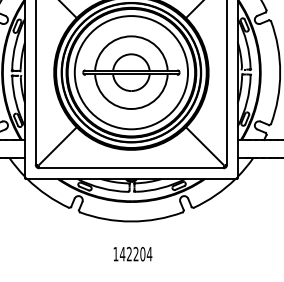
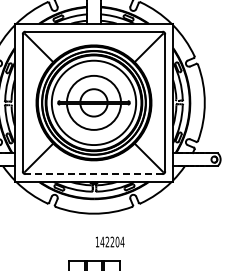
line: (132, 168) -> (94, 174), solid -> dashed
text: (133, 253) -> (110, 241), moved

